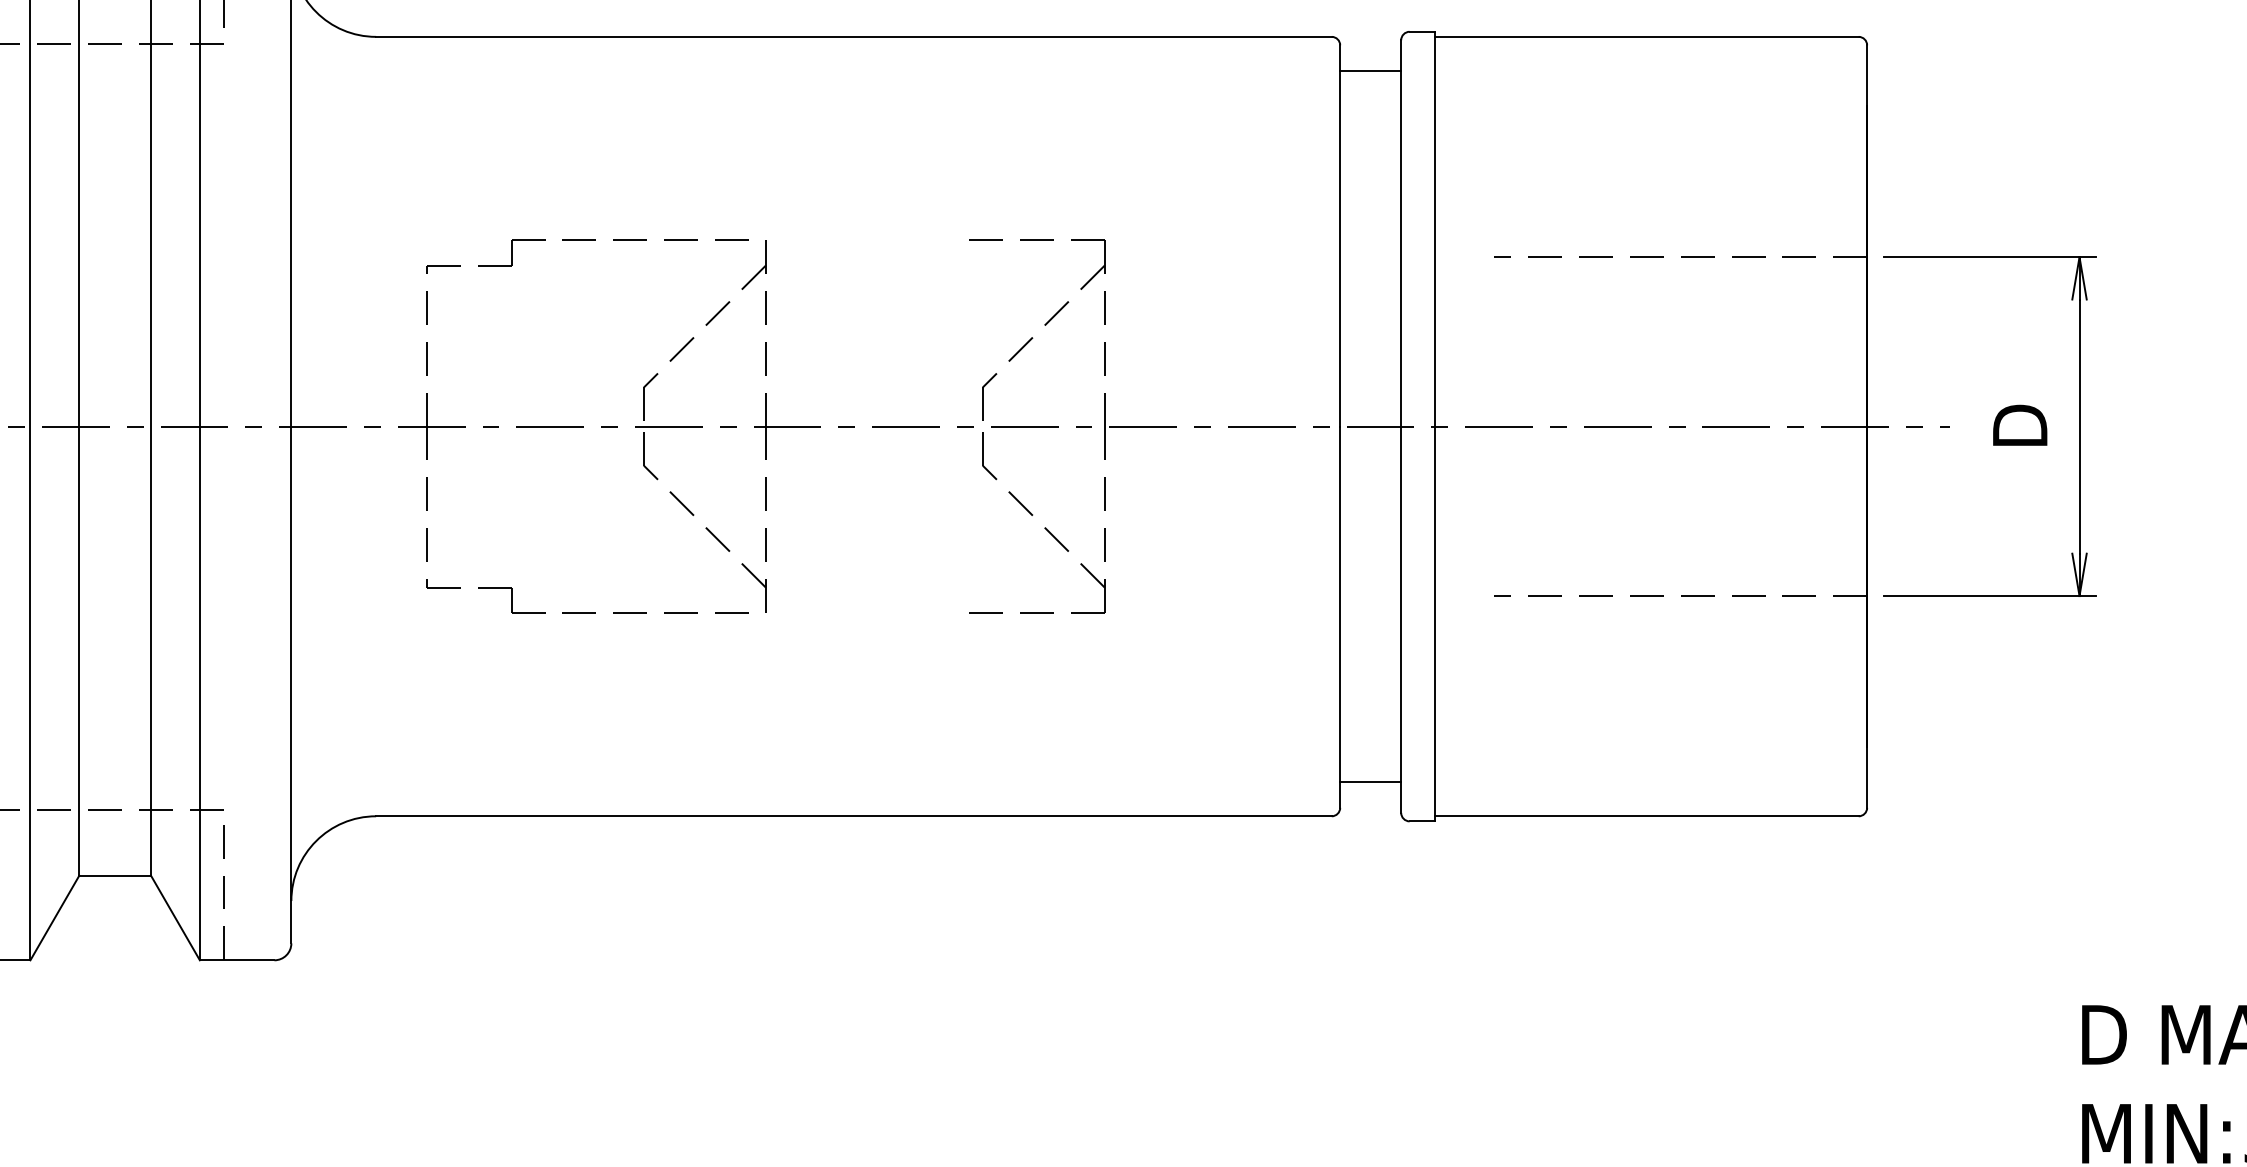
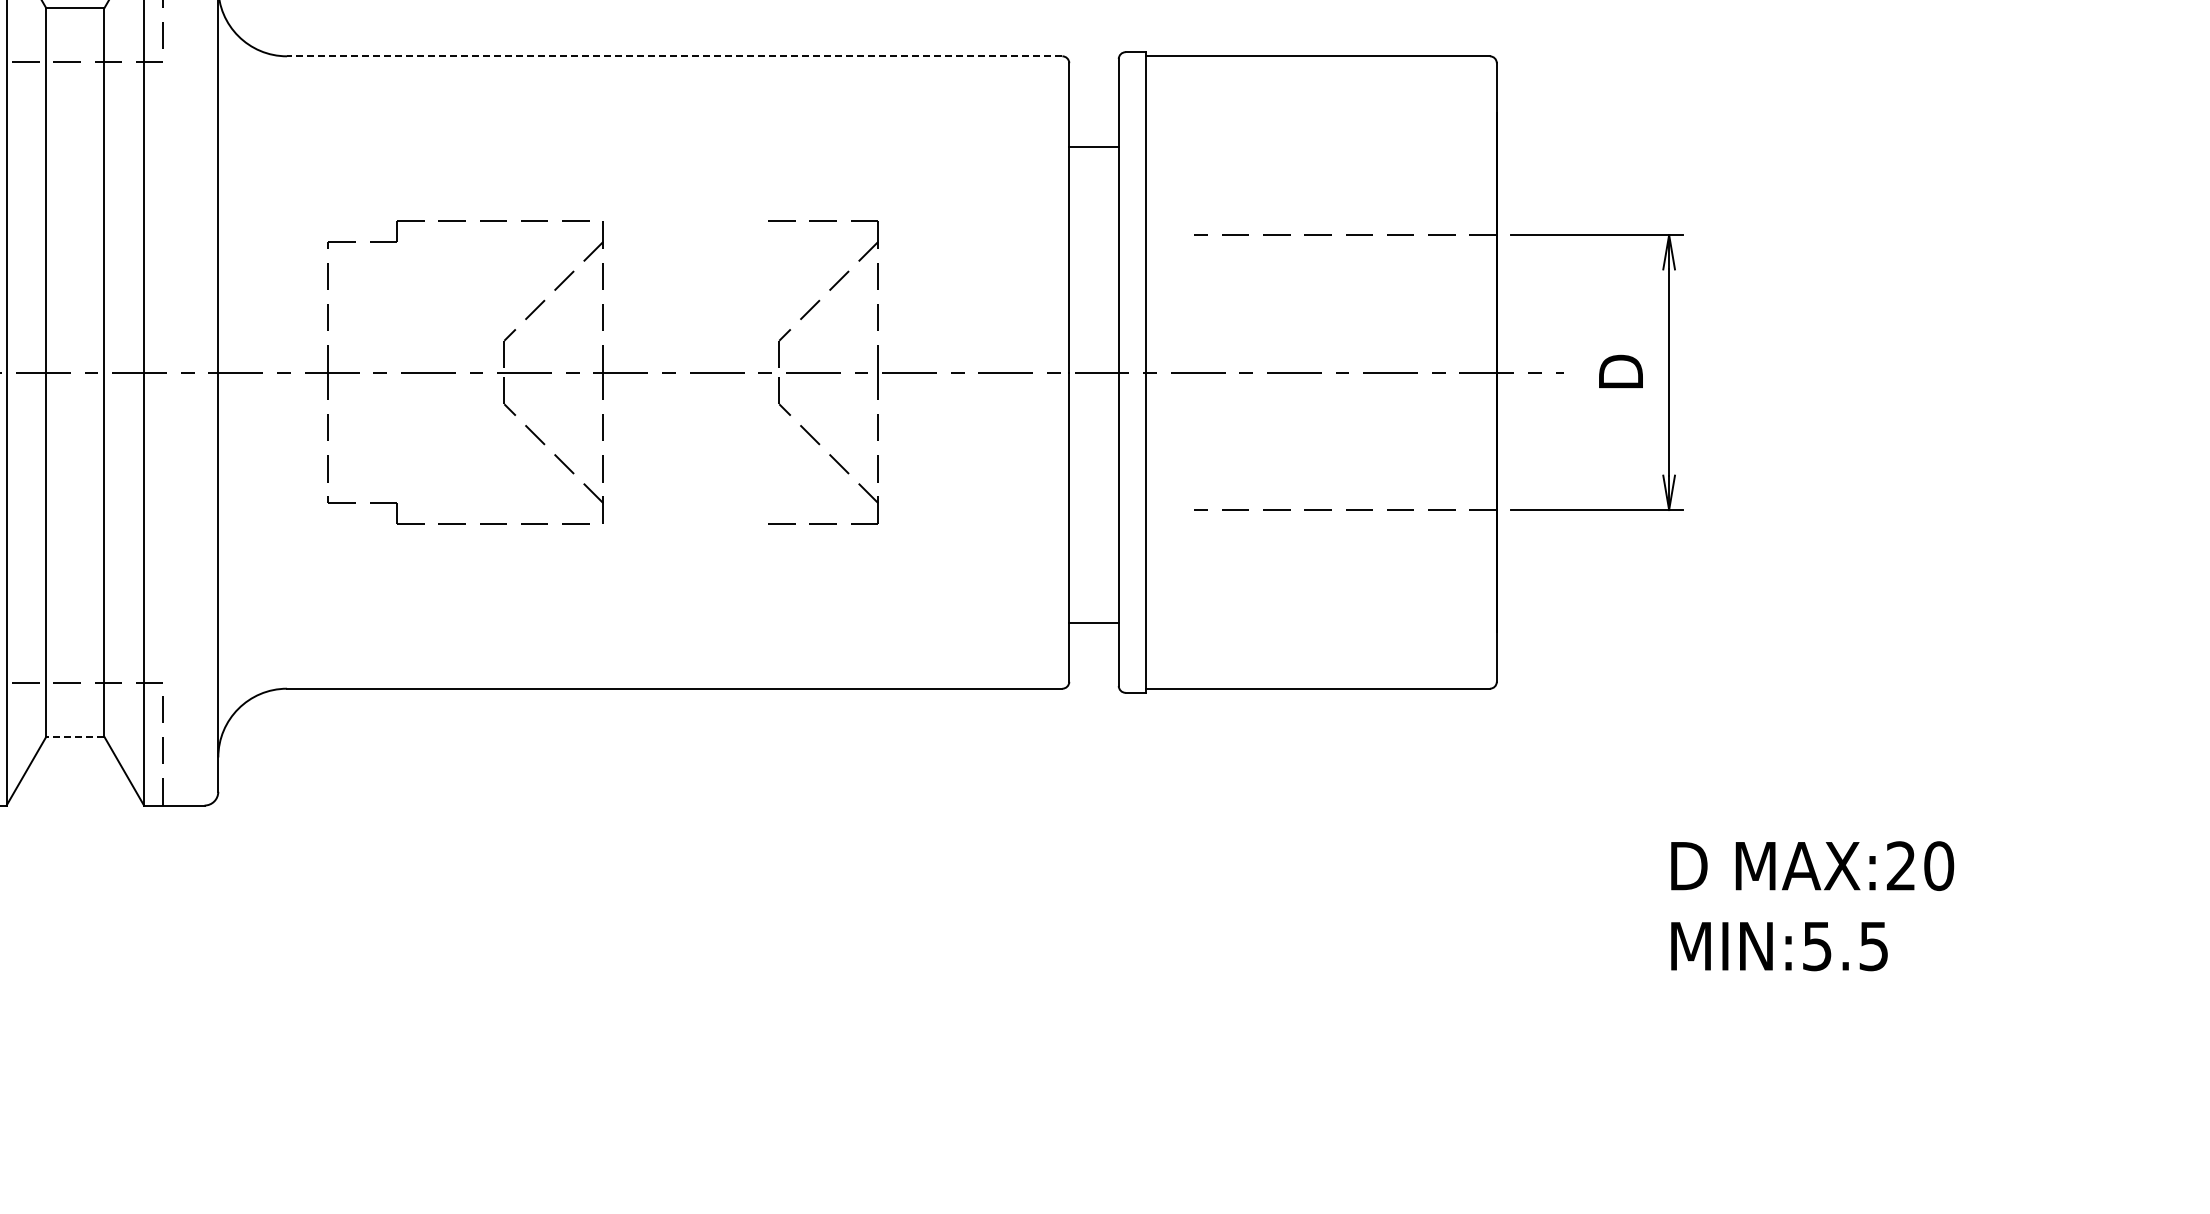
line: (853, 37) -> (674, 56), solid -> dashed
line: (1370, 70) -> (1093, 146), moved
line: (1370, 782) -> (1093, 623), moved
line: (114, 875) -> (74, 736), solid -> dashed

